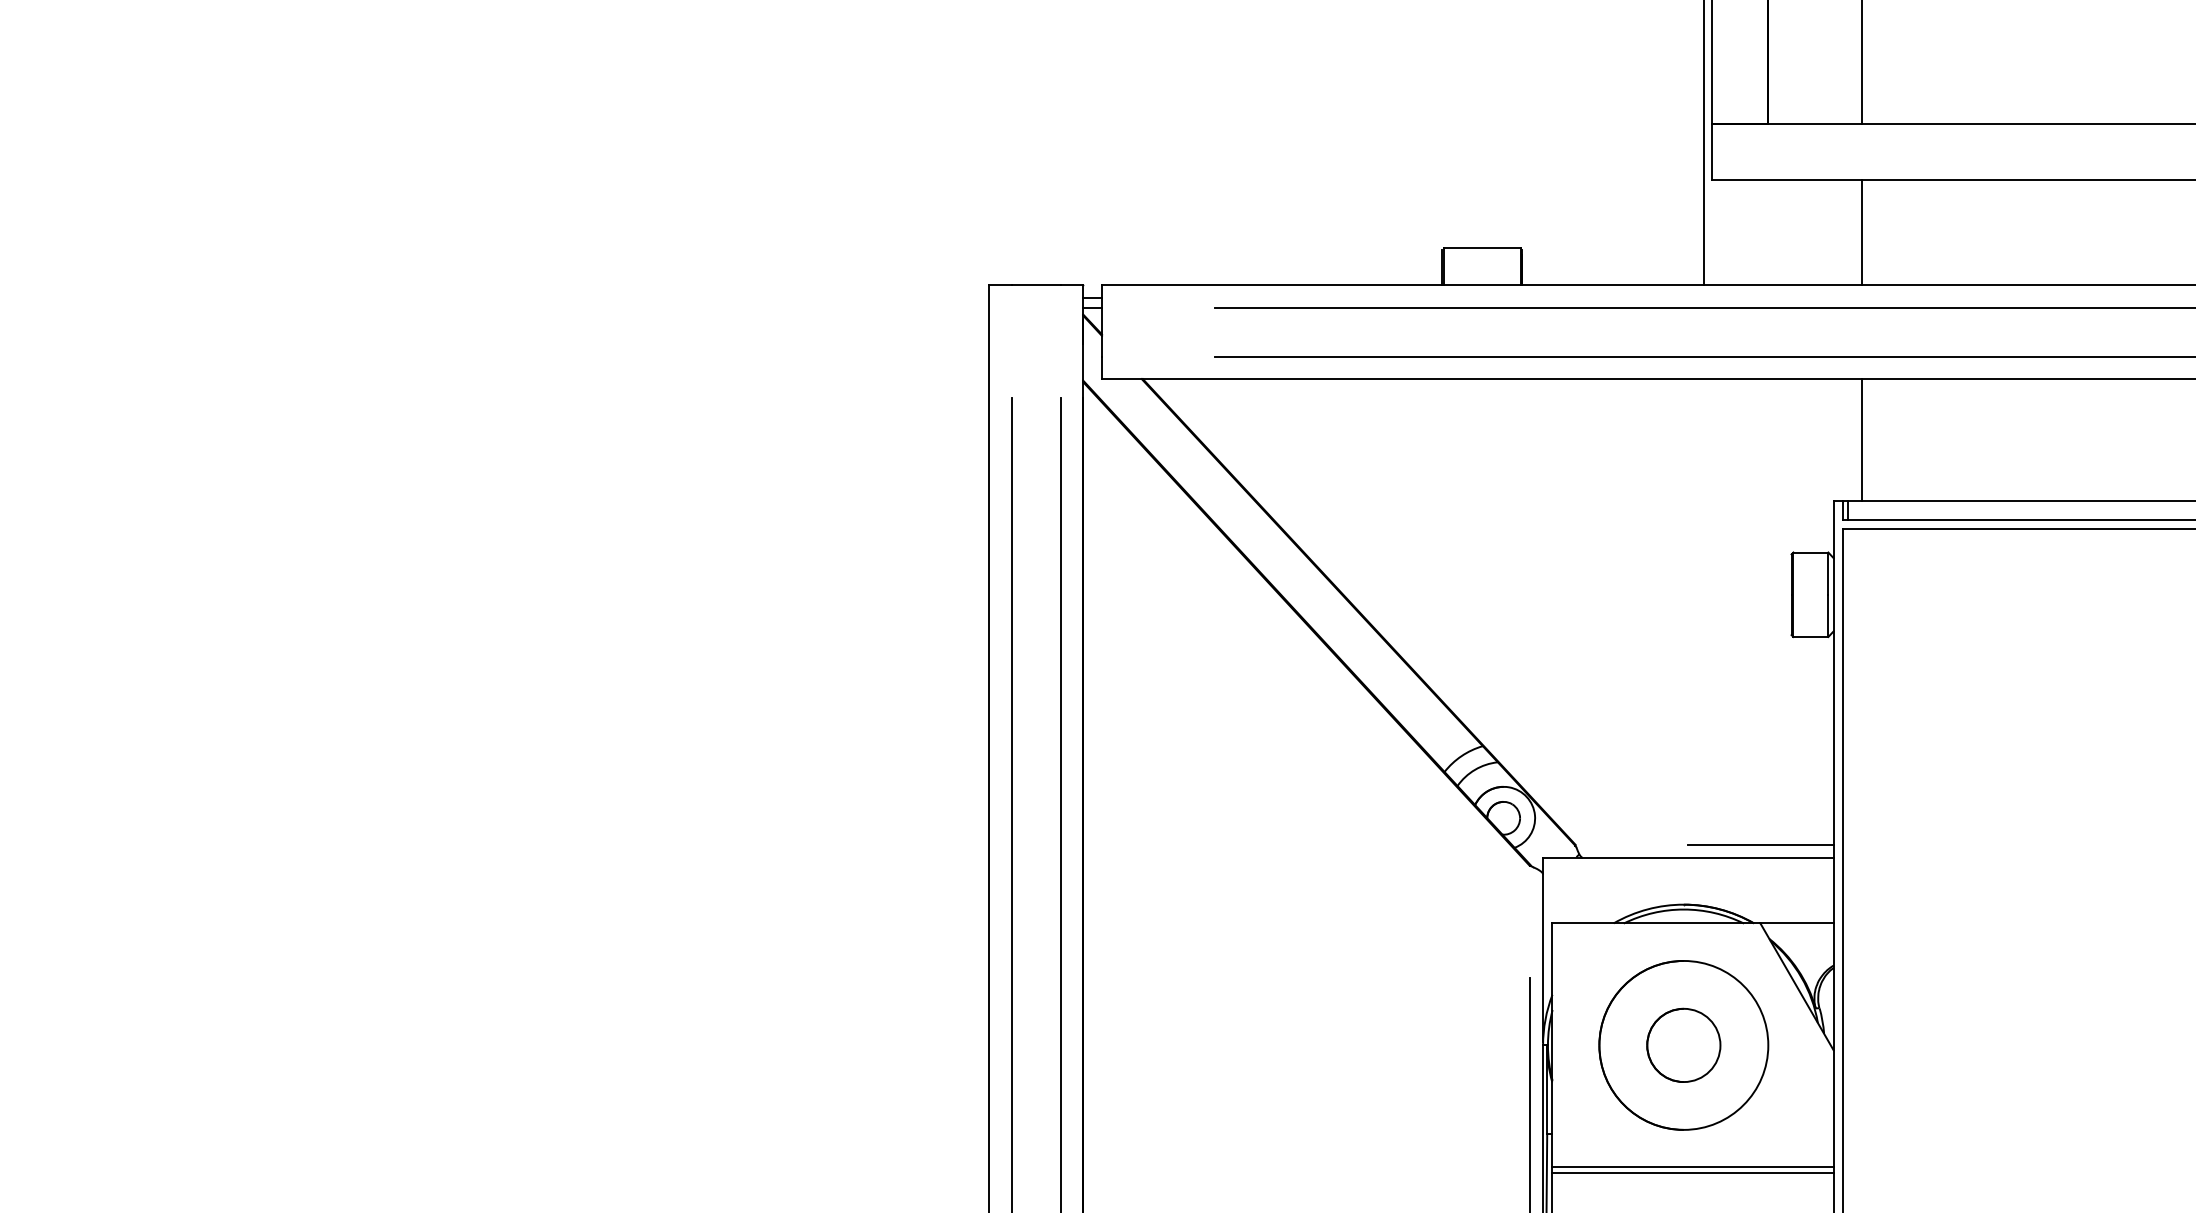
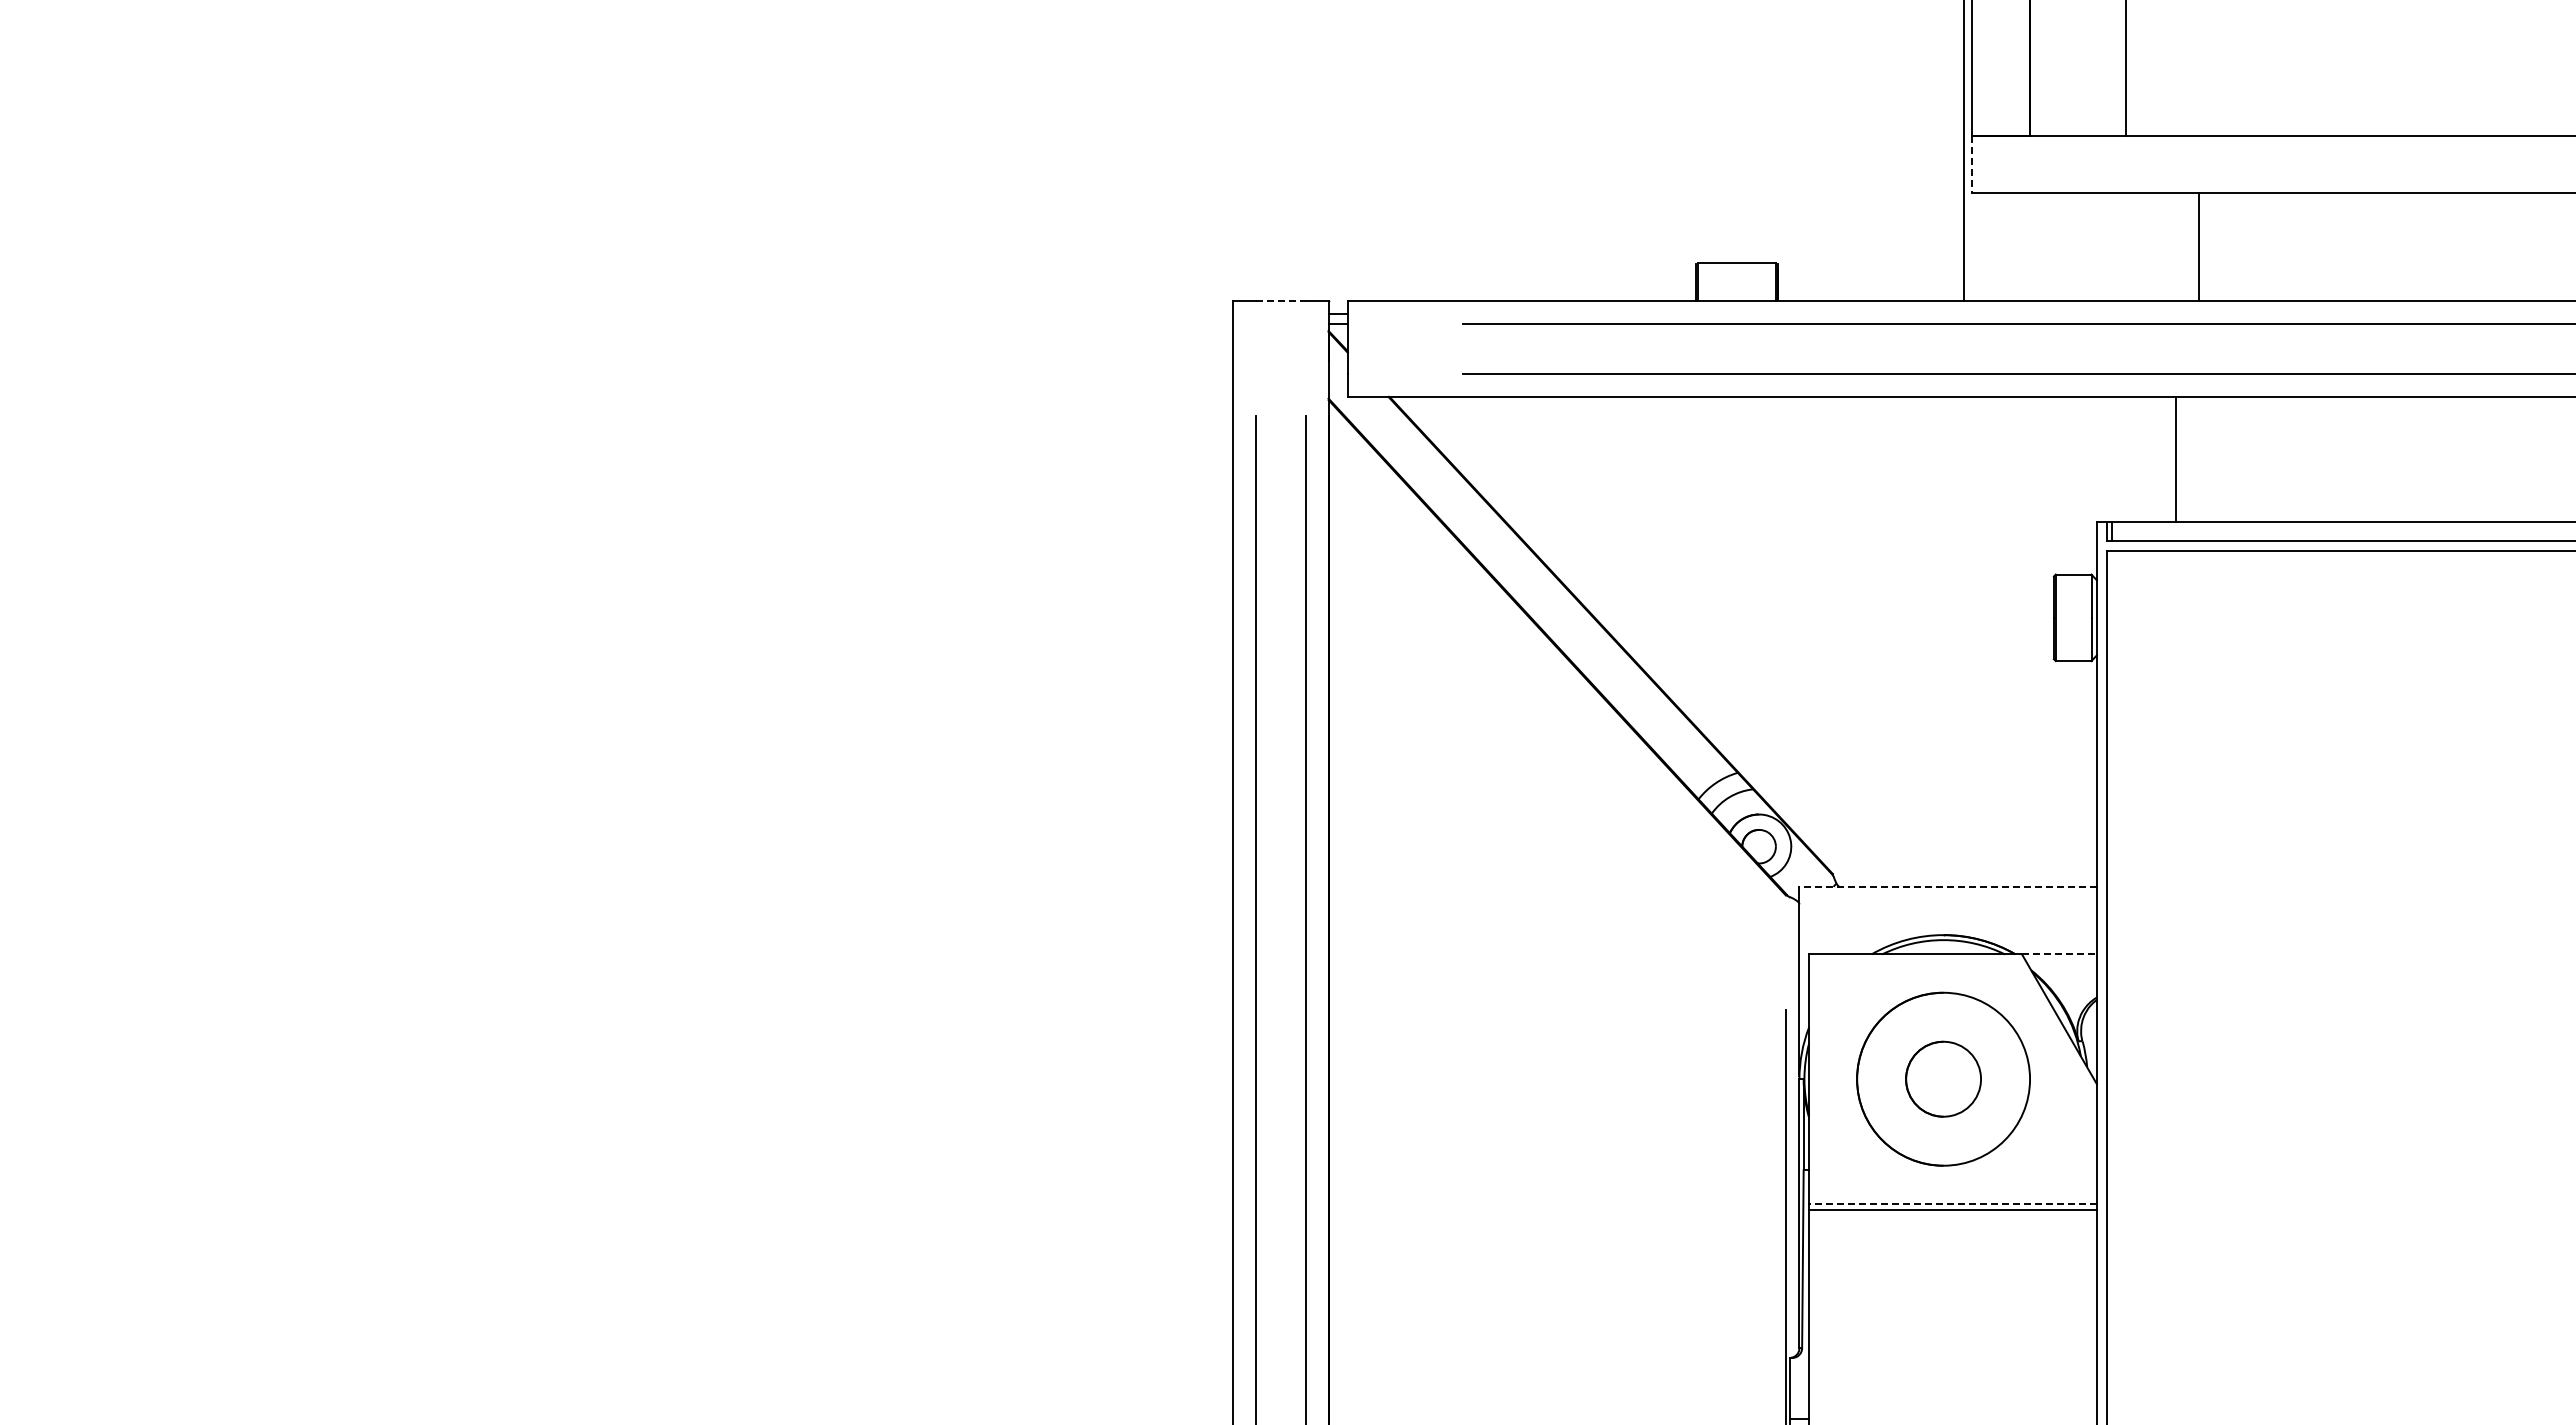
line: (1712, 151) -> (1972, 164), solid -> dashed
line: (1862, 232) -> (2199, 246), moved
line: (1036, 284) -> (1280, 300), solid -> dashed
line: (1862, 440) -> (2176, 459), moved
line: (1760, 844) -> (2022, 873), removed
line: (1688, 858) -> (1948, 887), solid -> dashed
line: (1797, 923) -> (2059, 954), solid -> dashed
line: (1692, 1167) -> (1952, 1204), solid -> dashed

